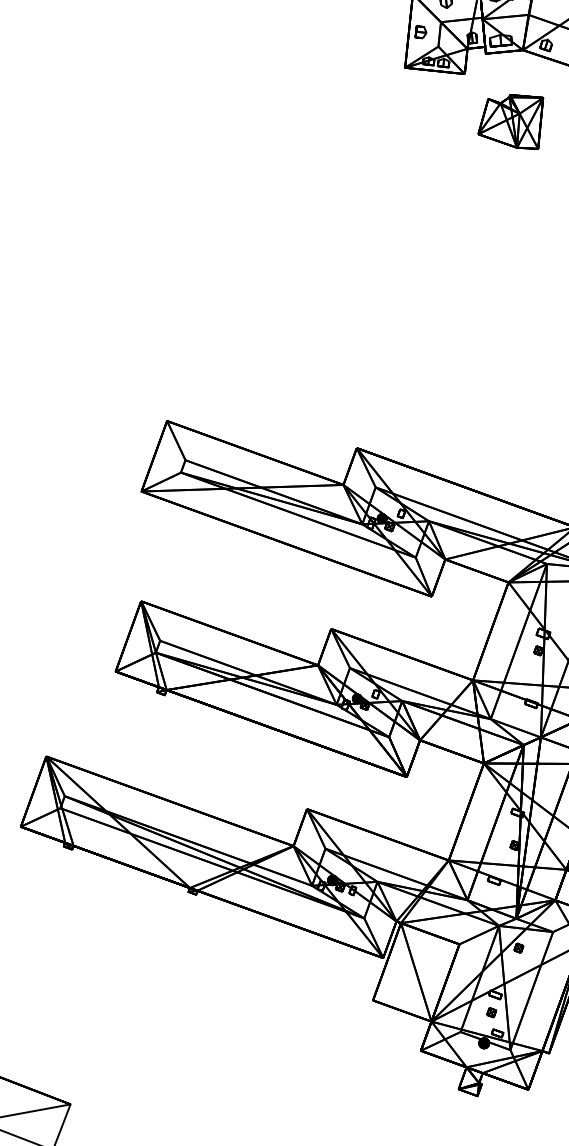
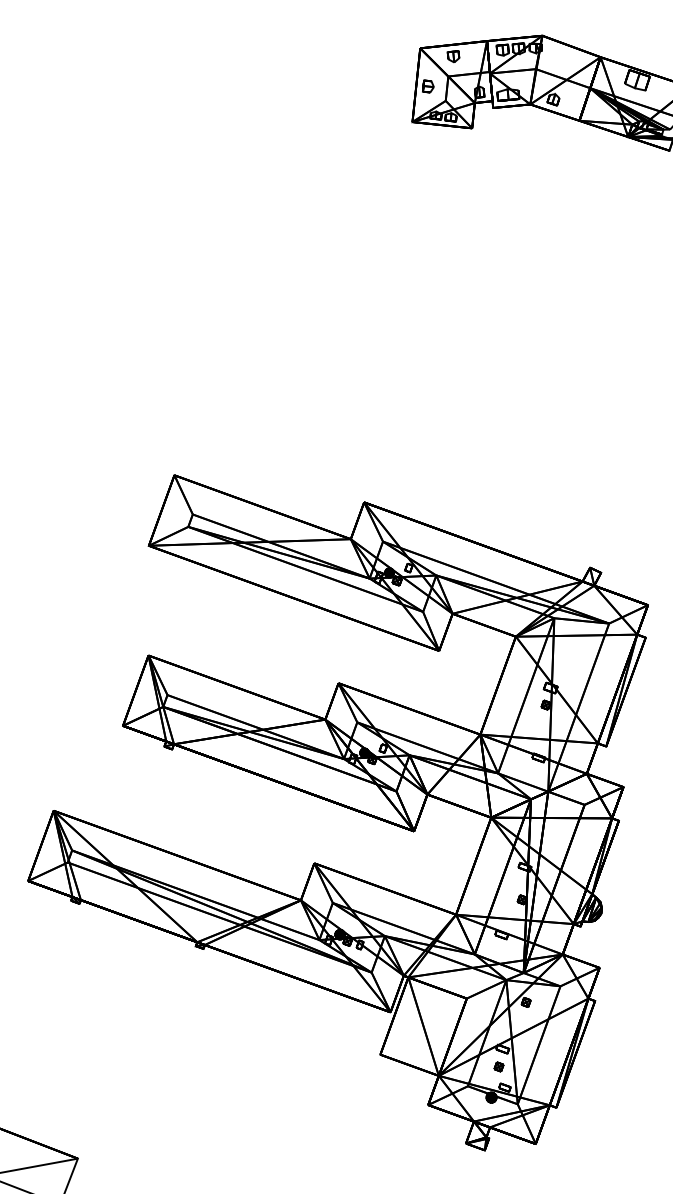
part: (510, 122) -> (517, 176), removed

